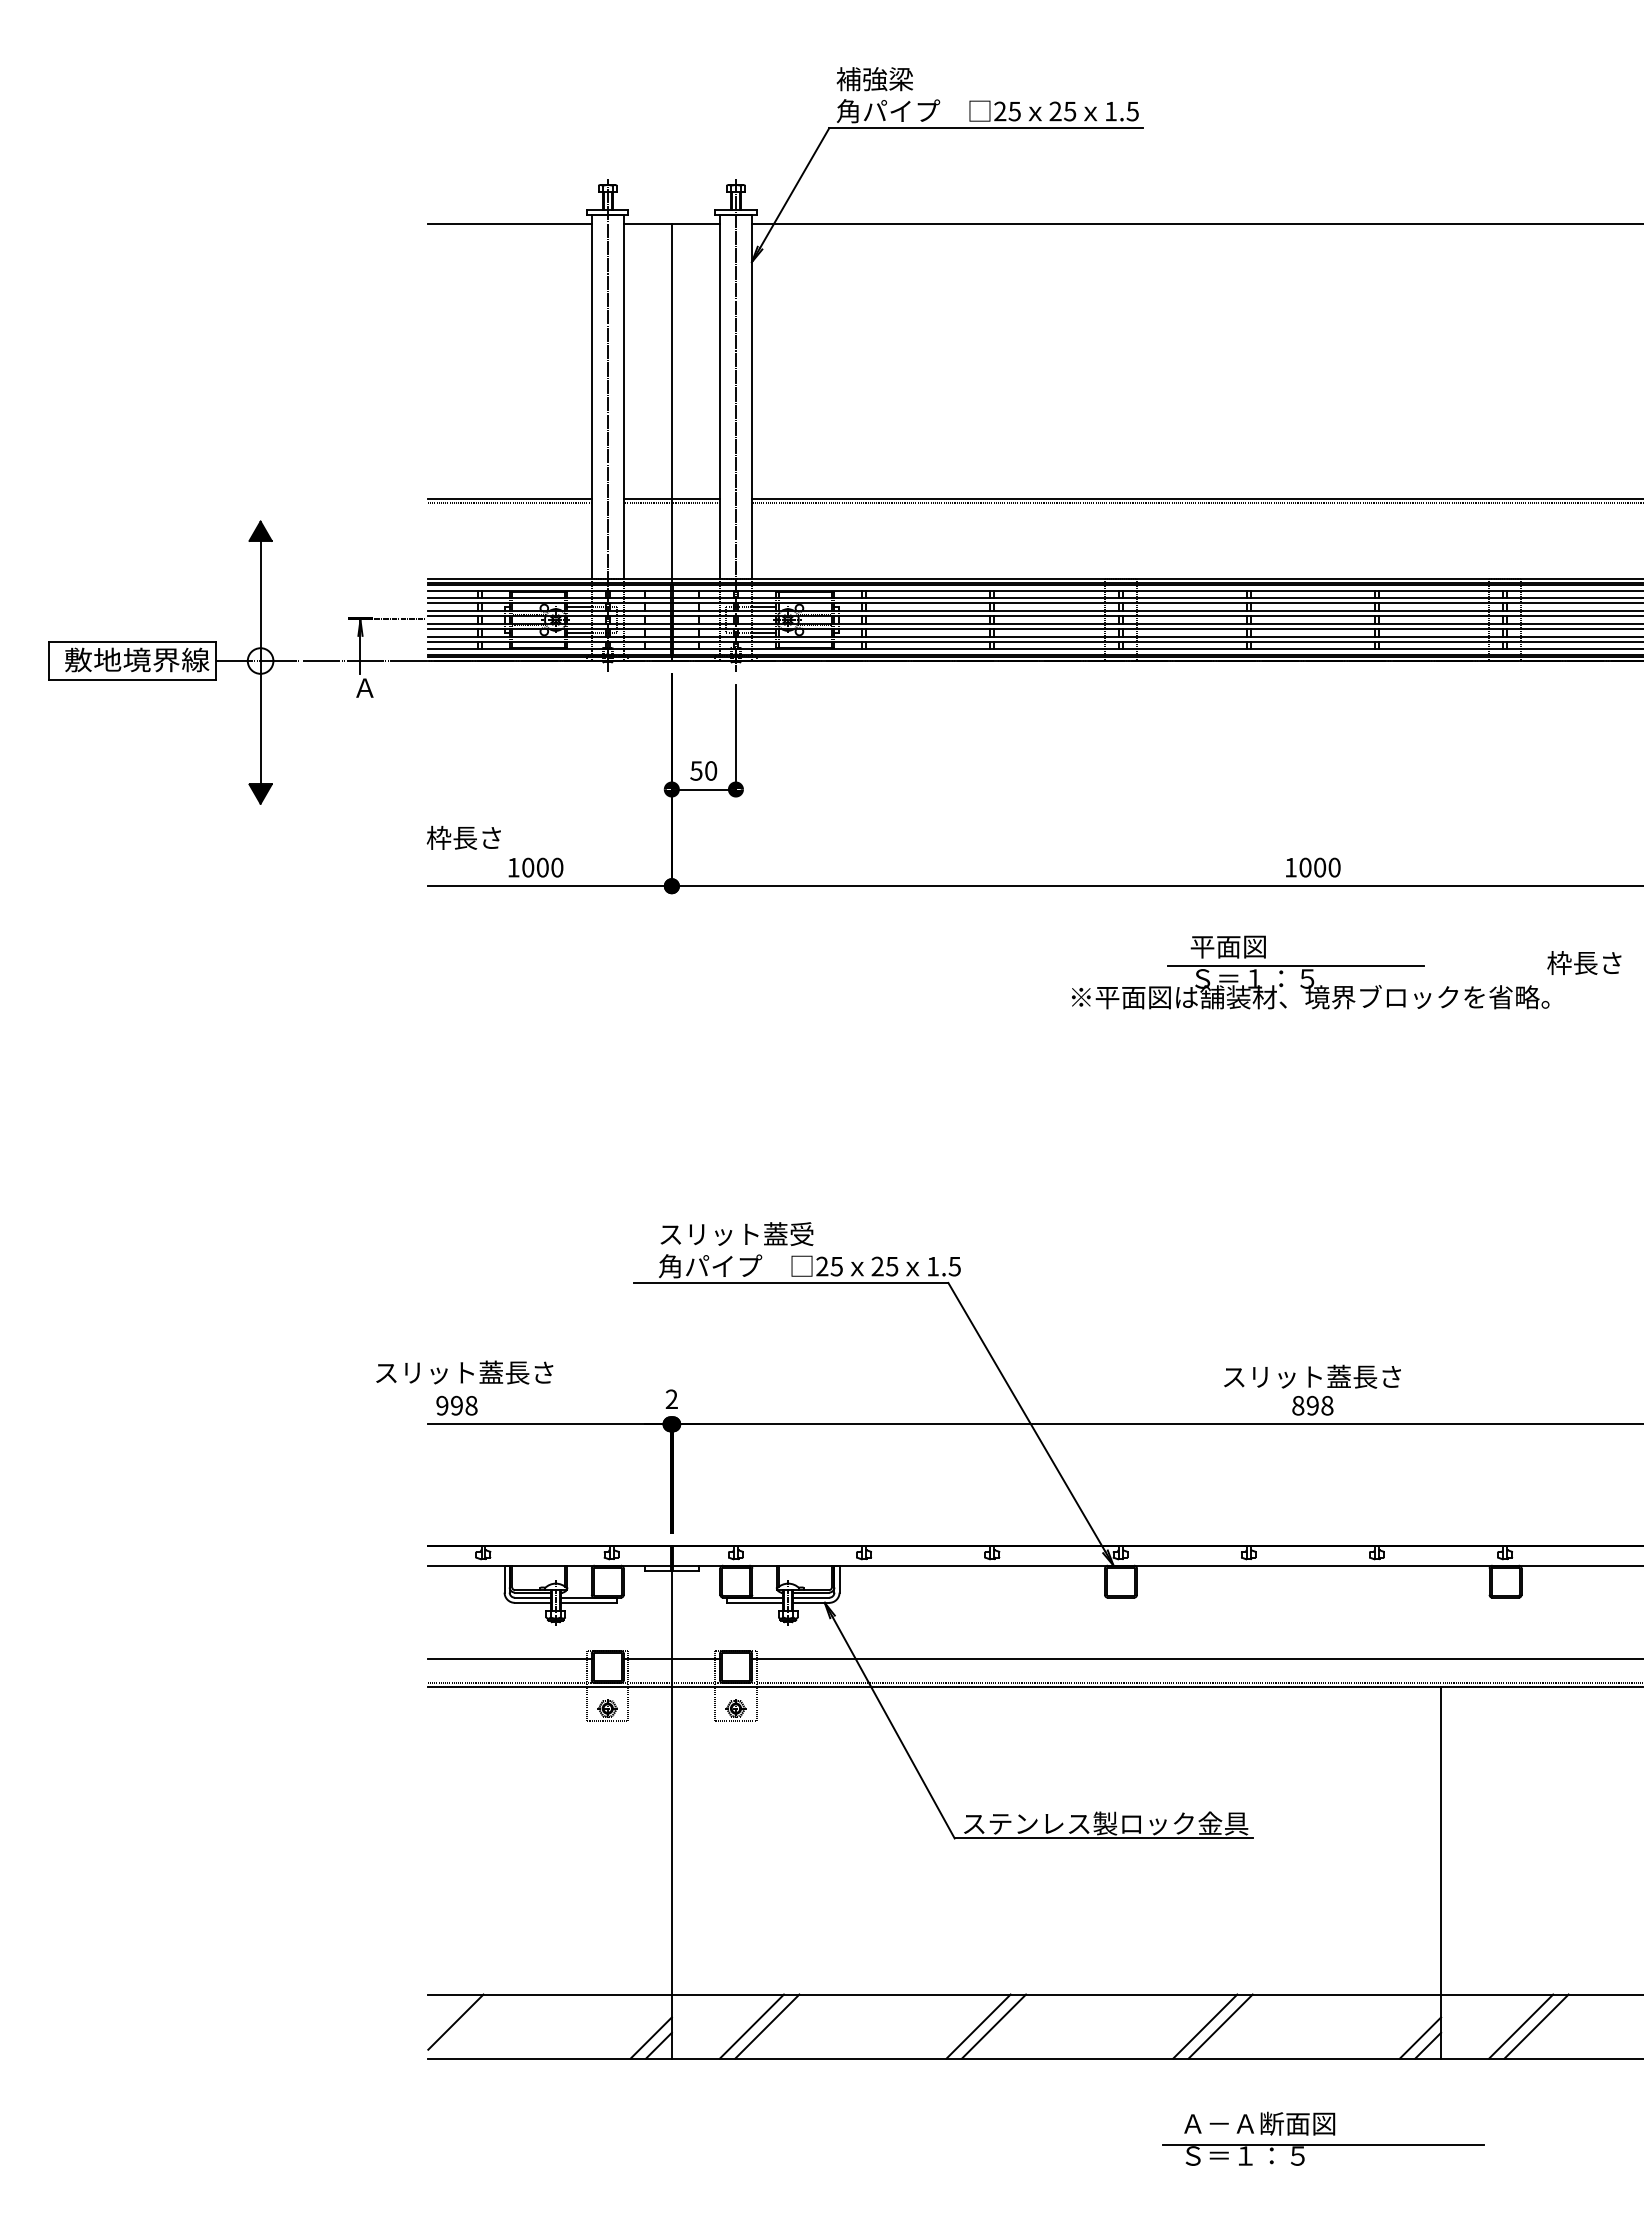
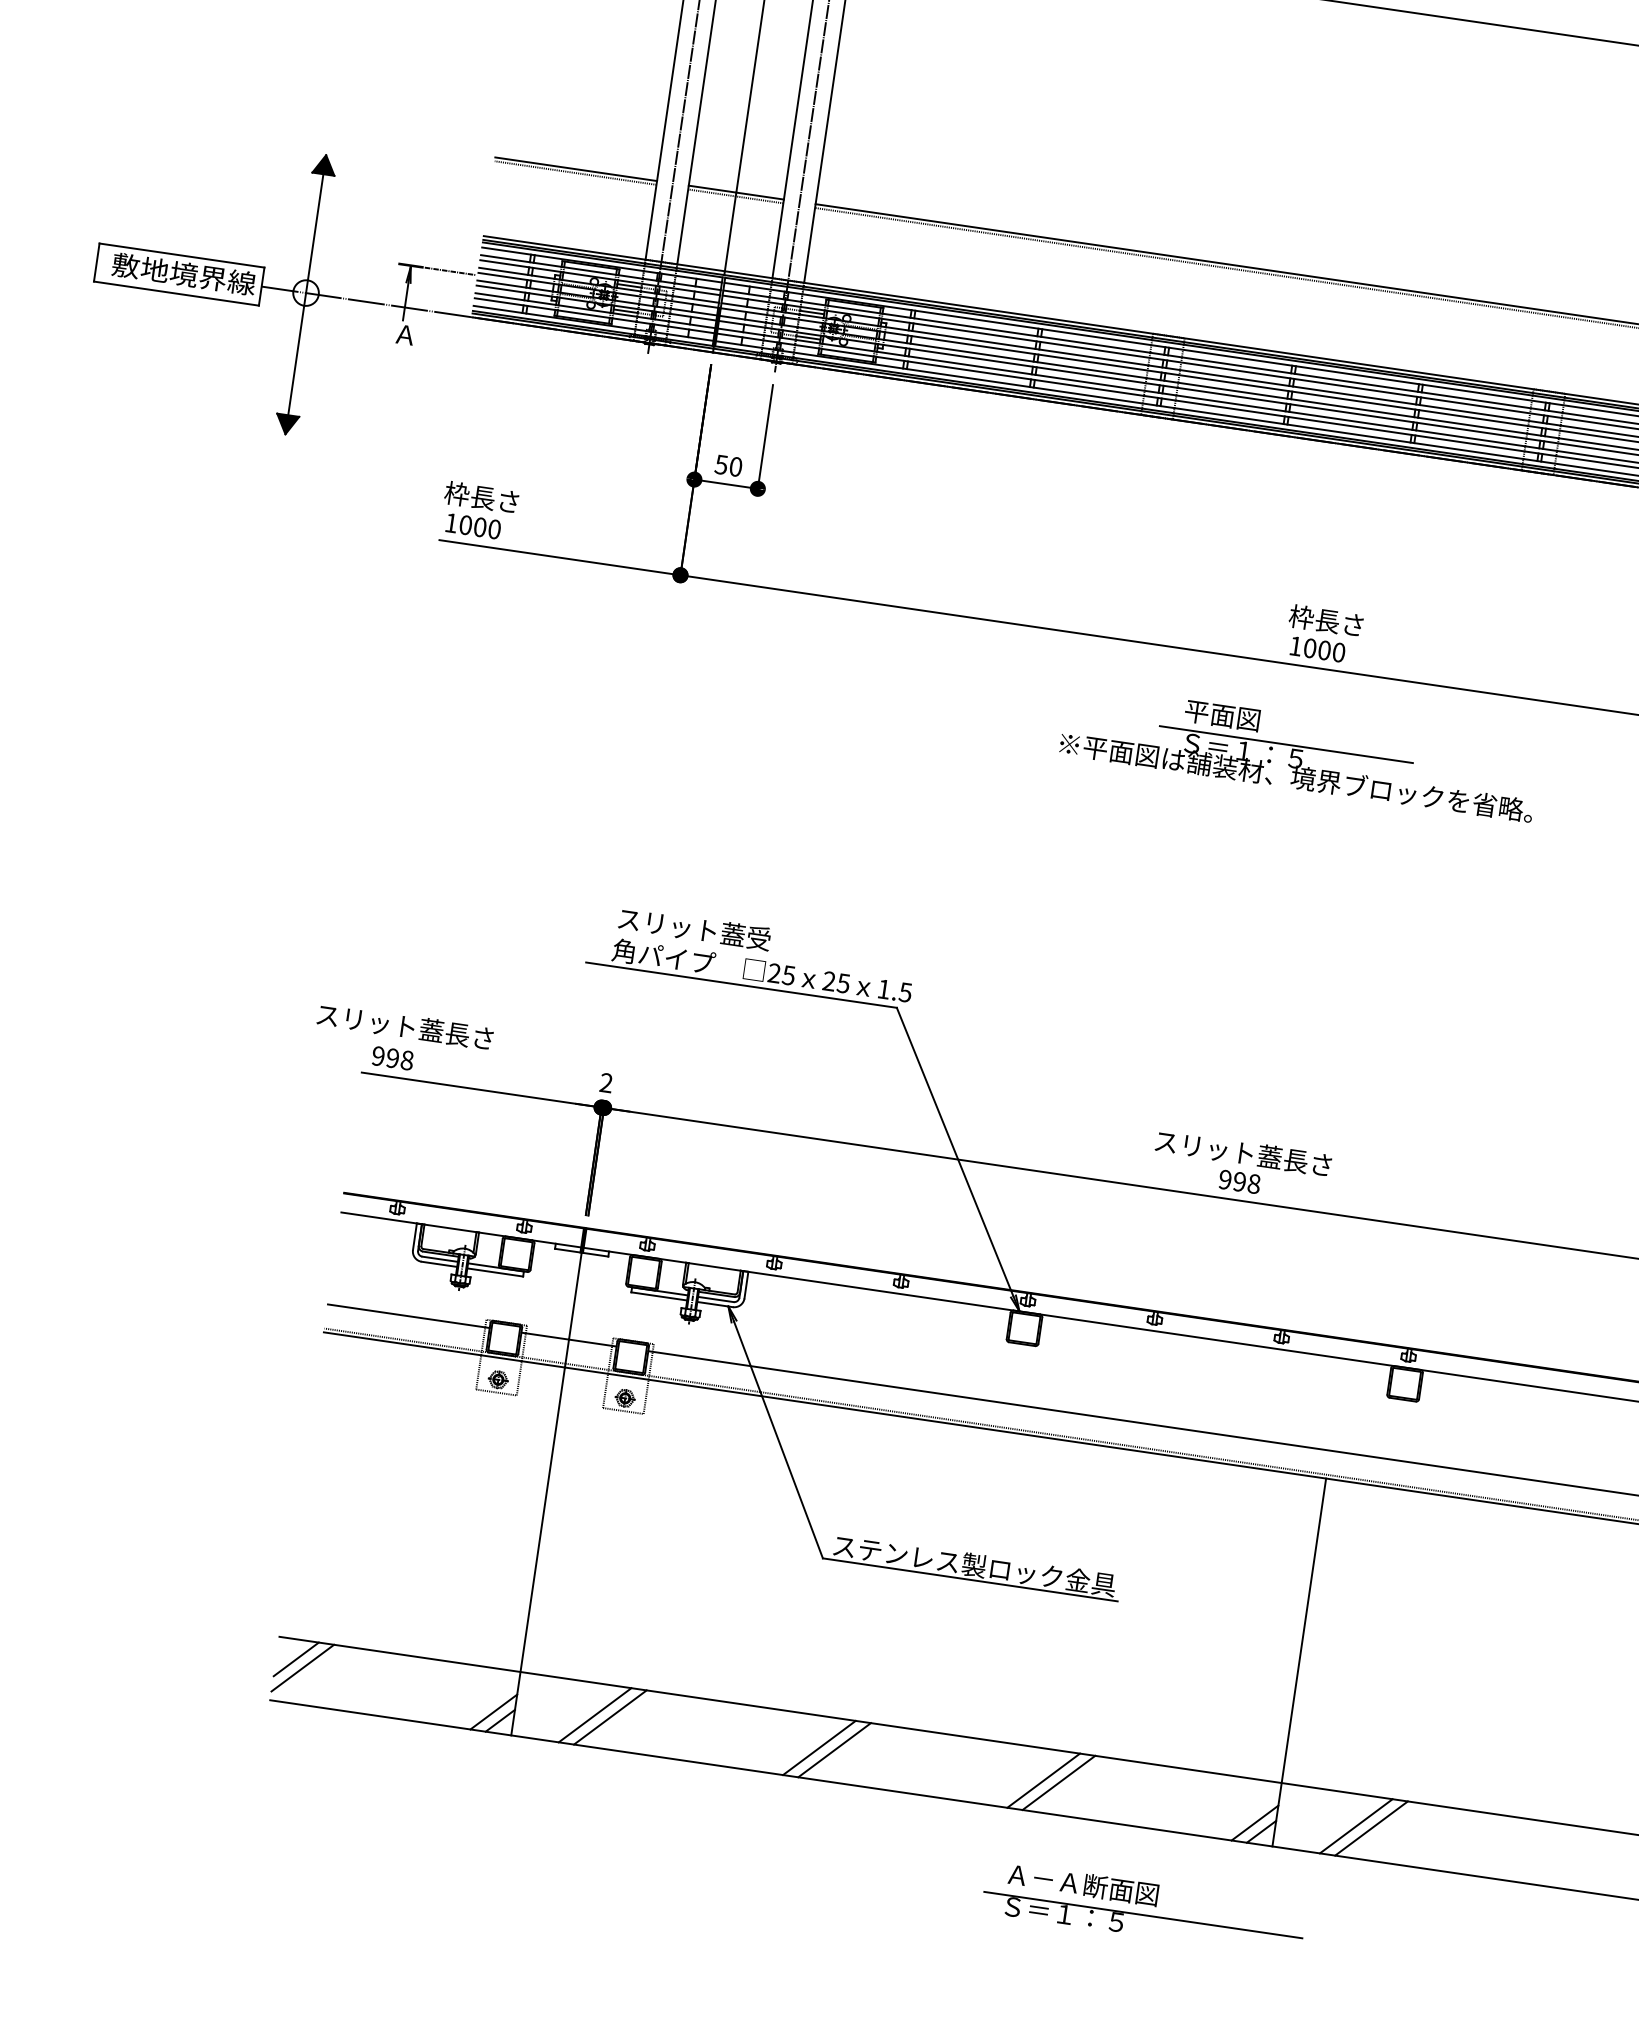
text: (535, 867) -> (473, 526), moved
text: (1584, 962) -> (1326, 620), moved
text: (1298, 1405) -> (1225, 1179), 898 -> 998
line: (448, 2014) -> (296, 1659), added

